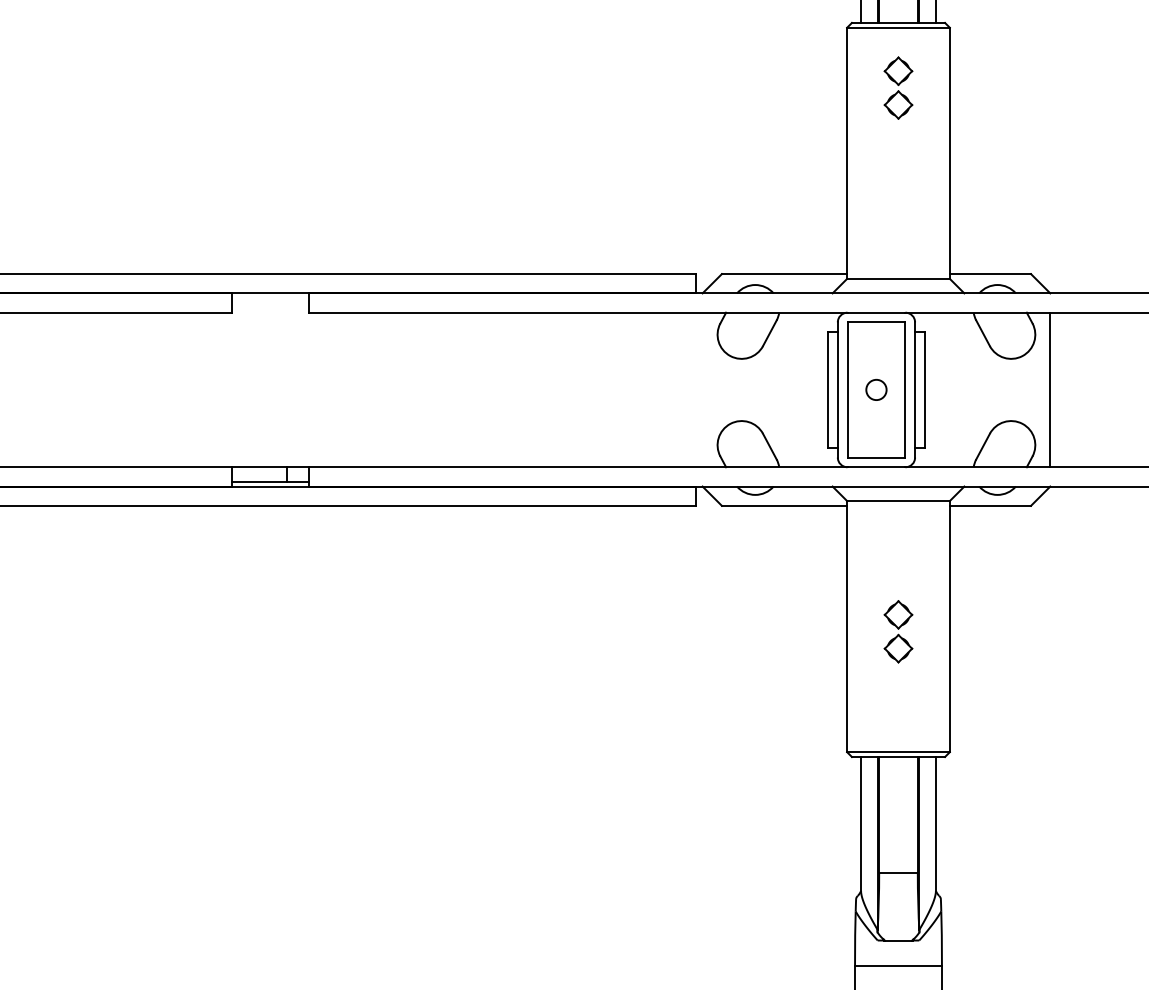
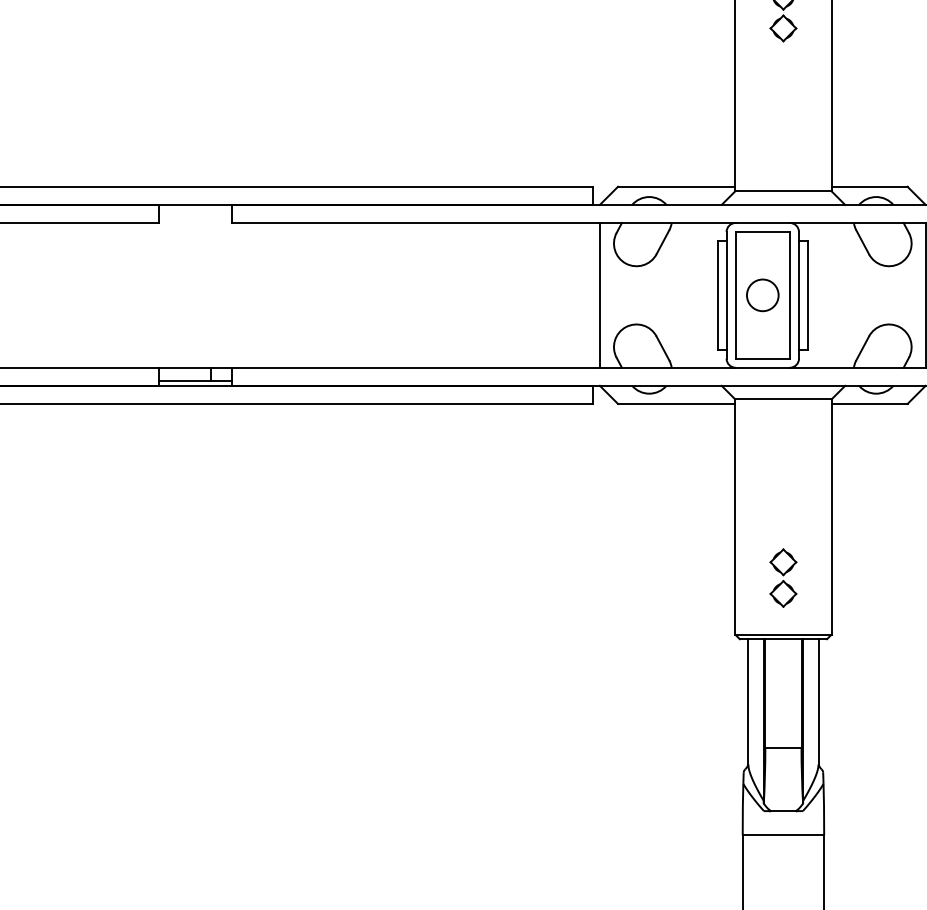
line: (702, 389) -> (599, 294), added
circle: (876, 389) -> (762, 294), size x1.67
part: (898, 631) -> (783, 577), moved

